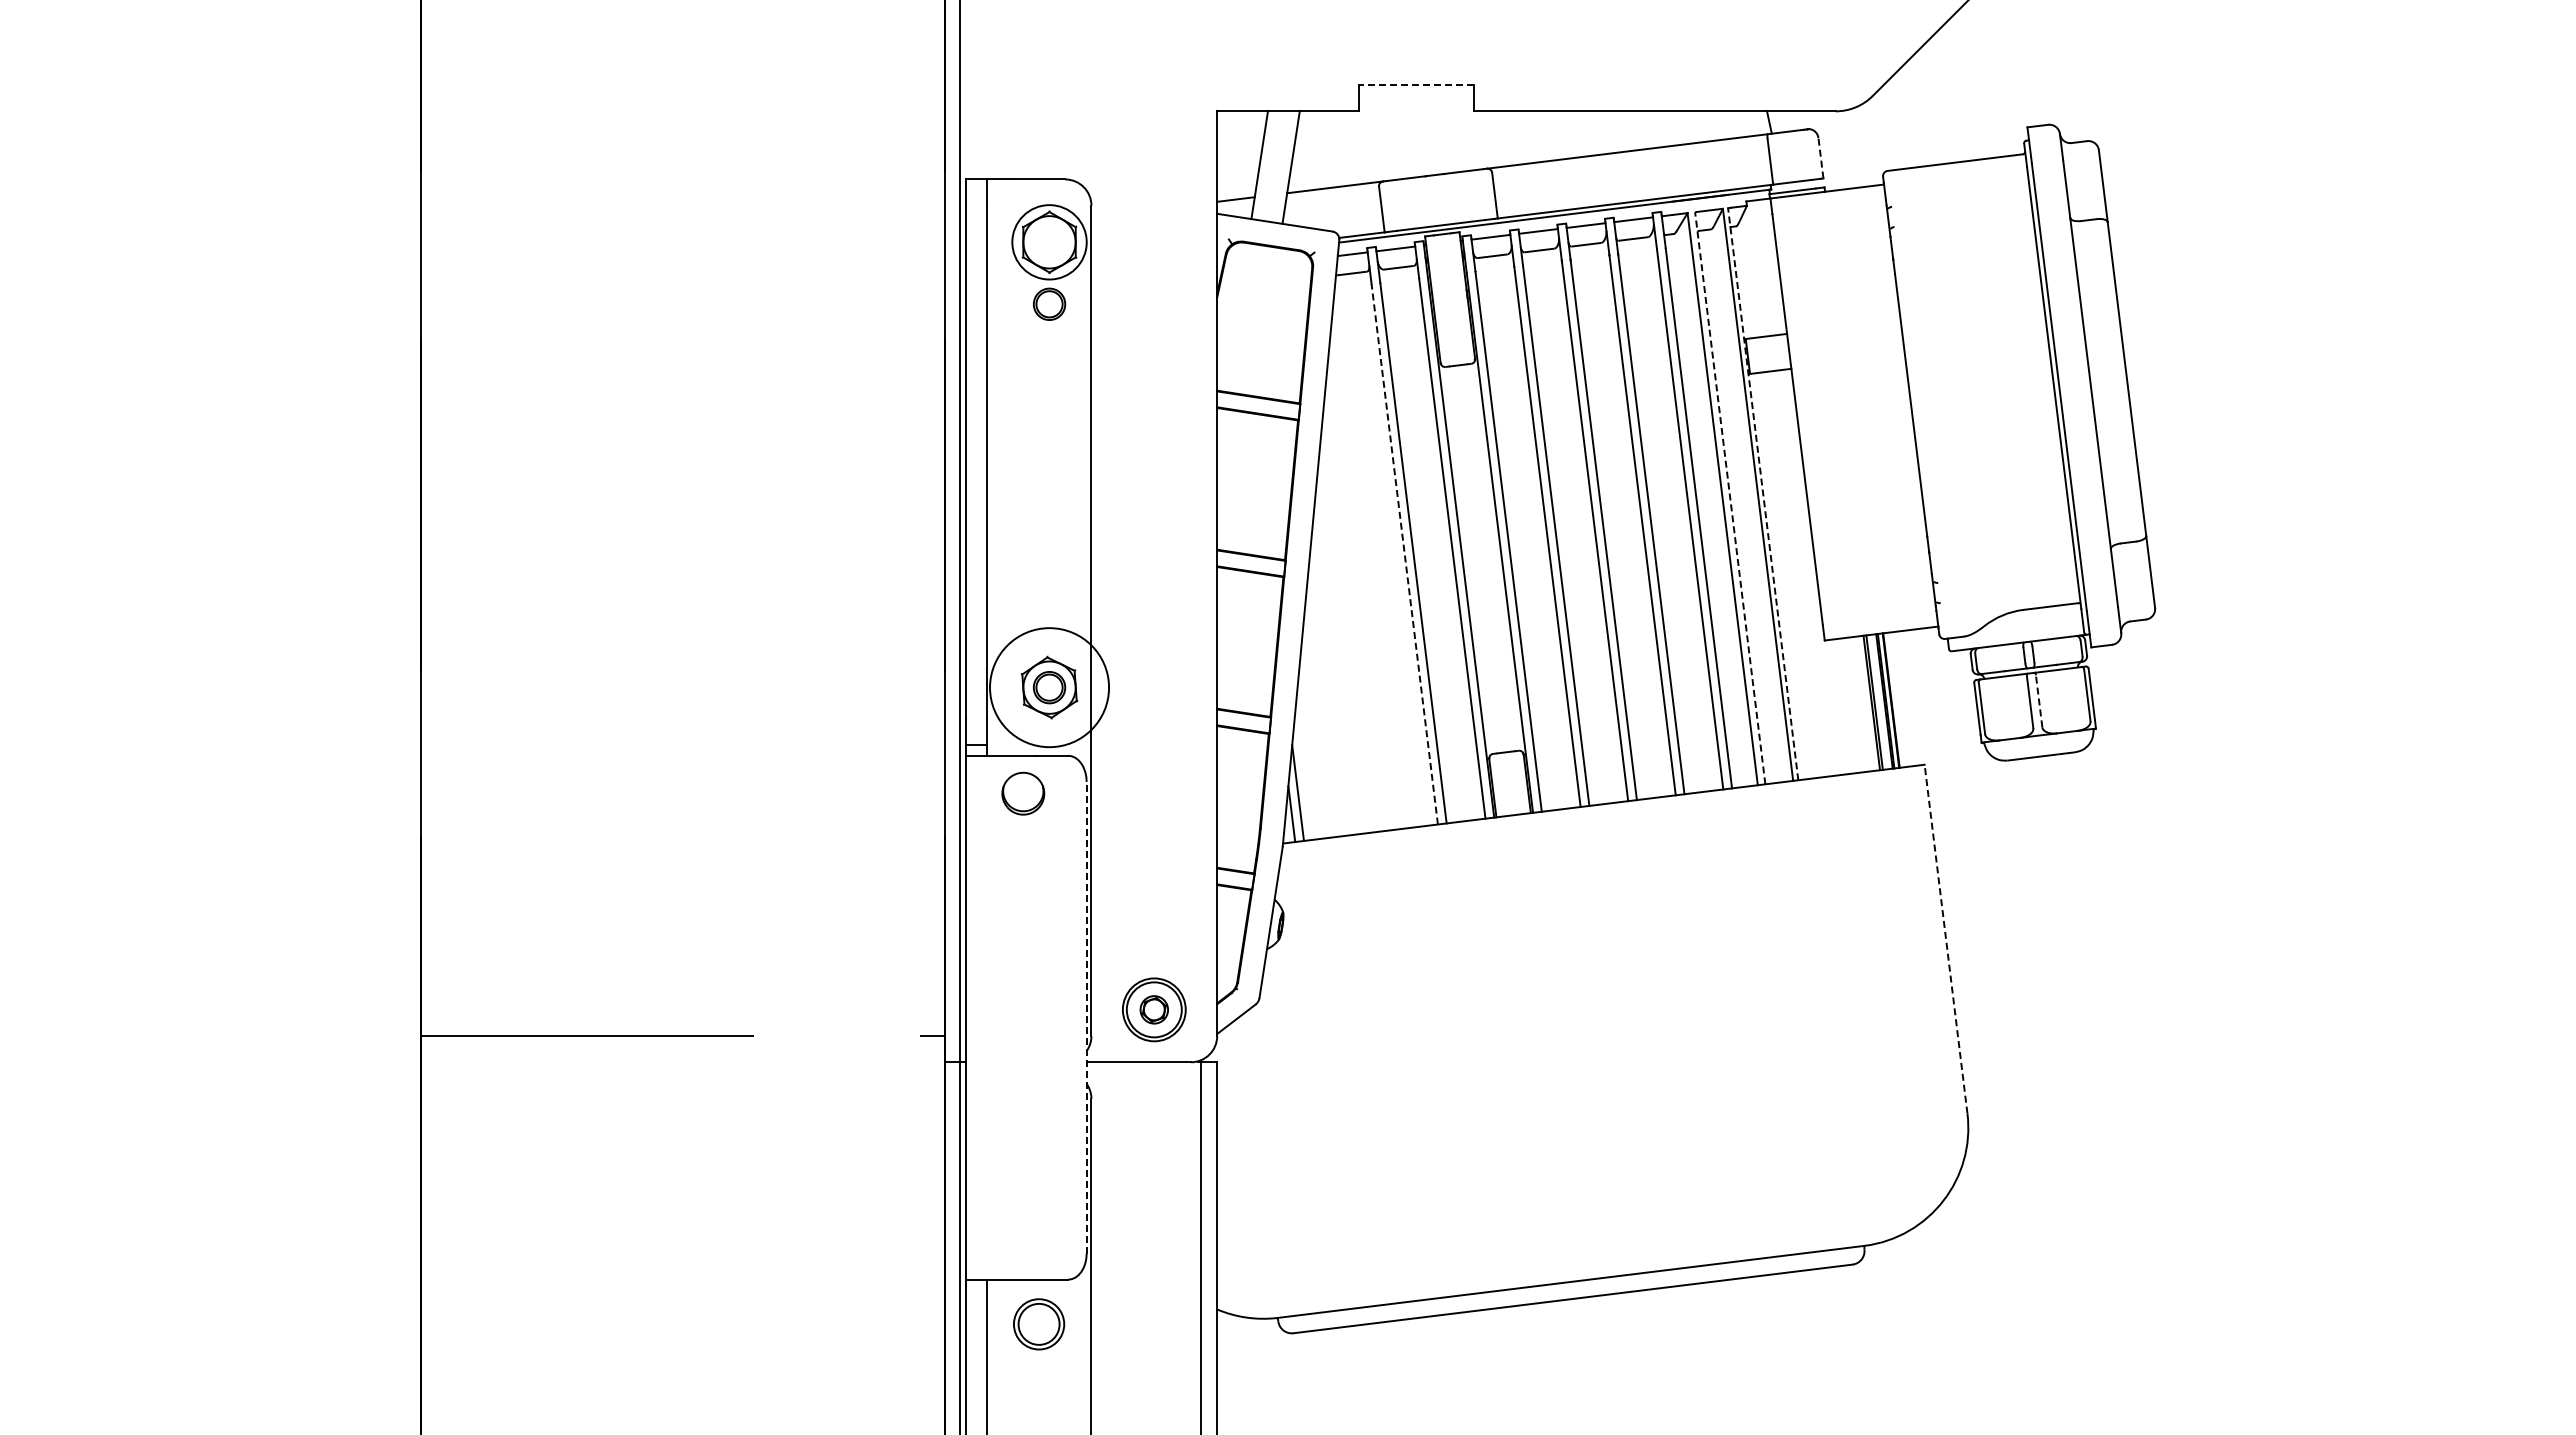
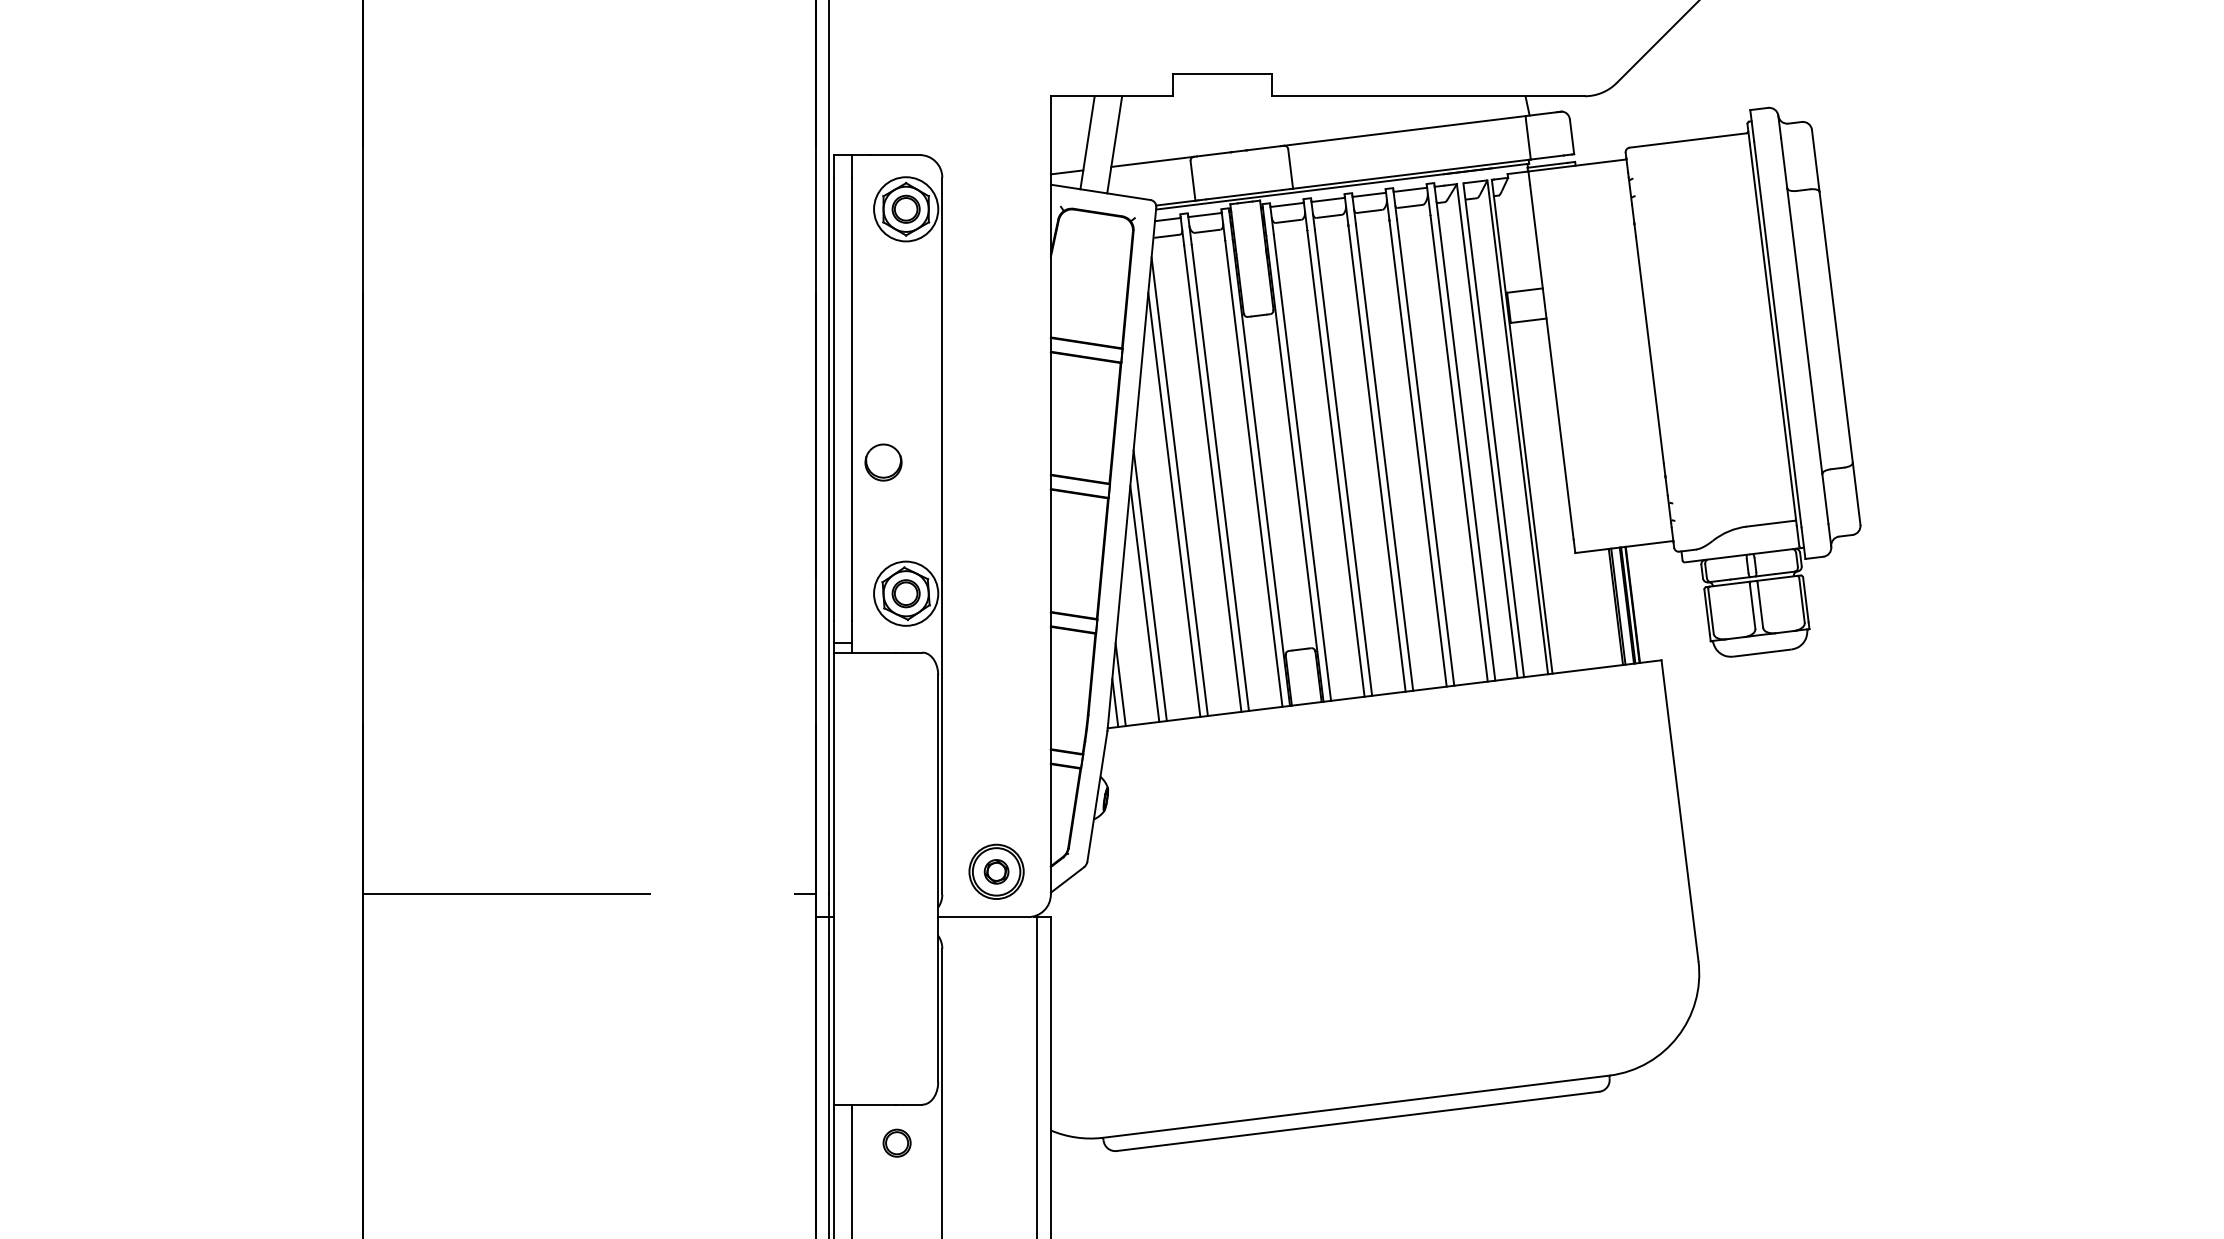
line: (1416, 85) -> (1222, 73), dashed -> solid
line: (1820, 157) -> (1571, 136), dashed -> solid
part: (1049, 303) -> (906, 208), moved
line: (1763, 493) -> (1522, 426), dashed -> solid
line: (1730, 497) -> (1493, 429), dashed -> solid
line: (1404, 554) -> (1212, 478), dashed -> solid
line: (1366, 563) -> (1179, 486), added
line: (1360, 584) -> (1174, 504), added
line: (1332, 678) -> (1150, 585), added
circle: (1049, 687) -> (906, 593), size x0.62
line: (1325, 699) -> (1144, 603), added
line: (2039, 700) -> (1760, 604), dashed -> solid
part: (1023, 793) -> (883, 462), moved
line: (1946, 939) -> (1680, 811), dashed -> solid
line: (1086, 1017) -> (938, 878), dashed -> solid
part: (1038, 1323) -> (896, 1142), size x0.62

